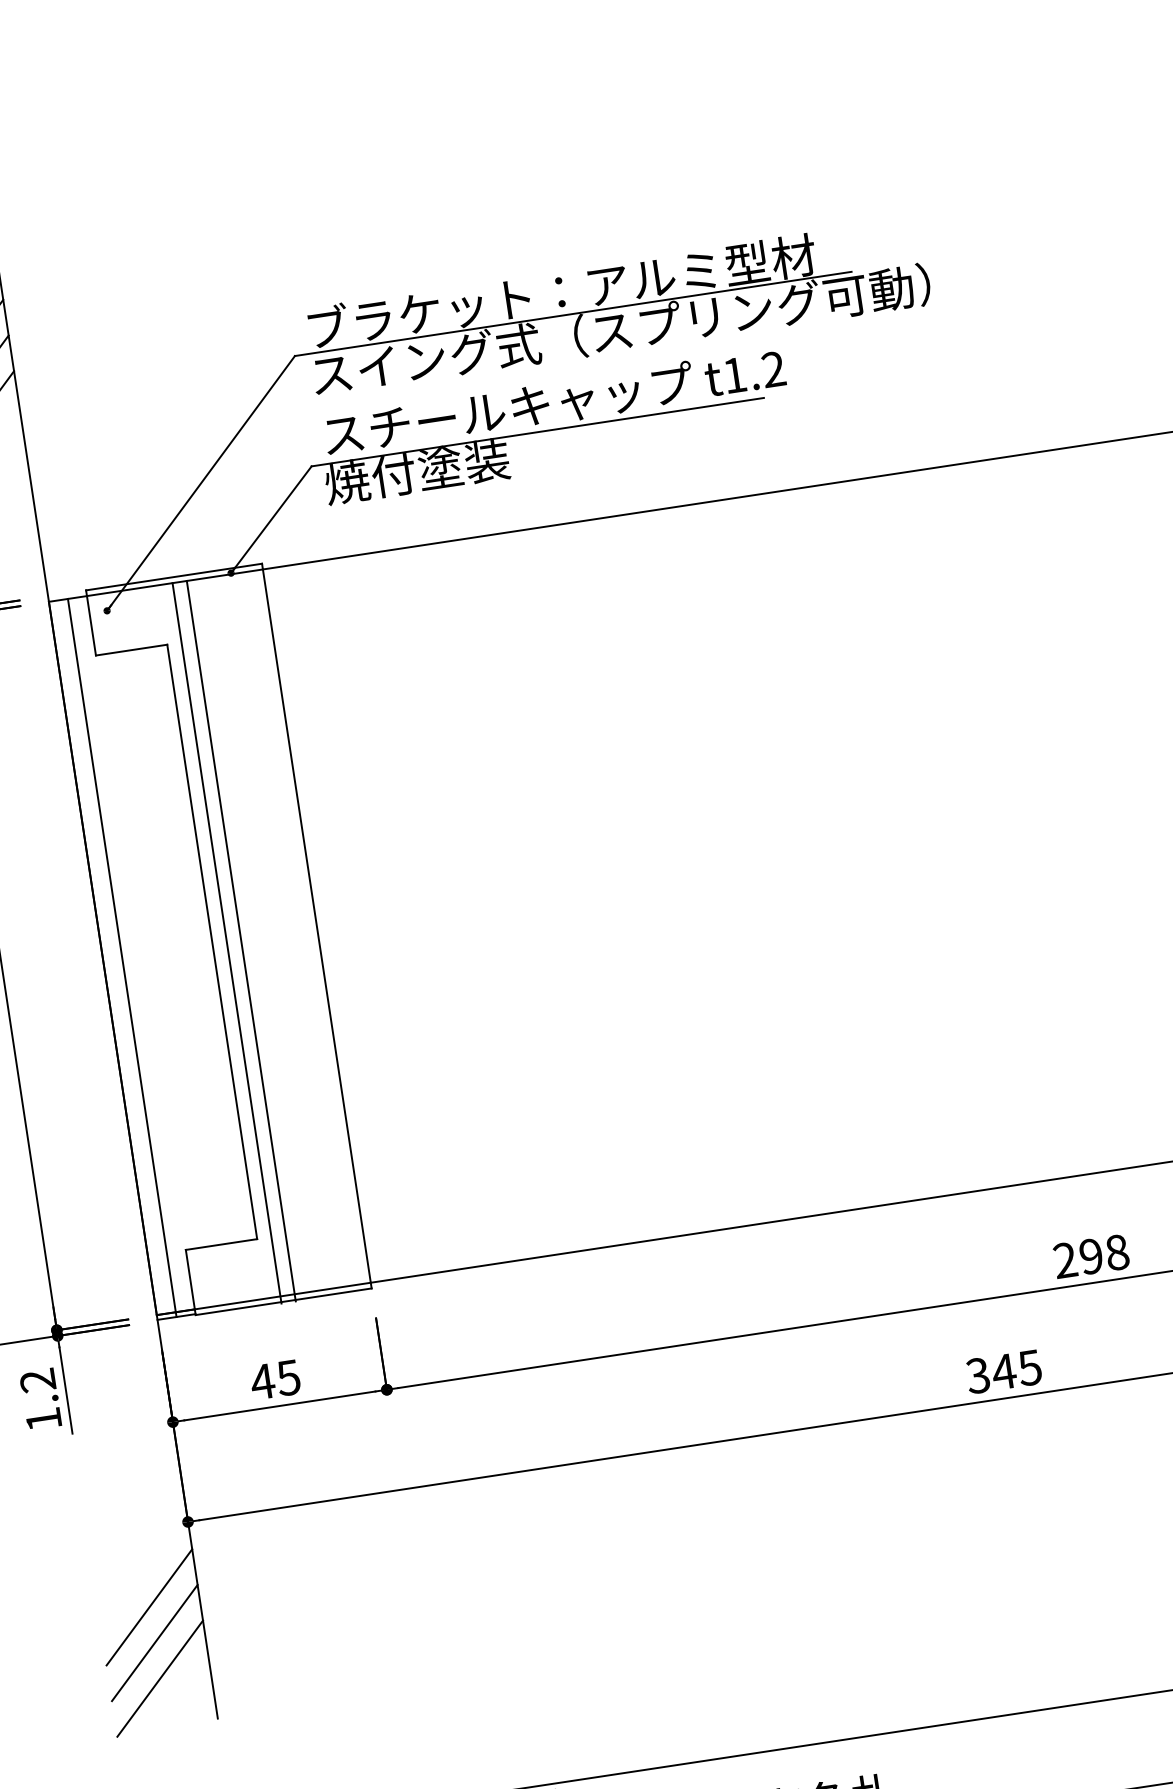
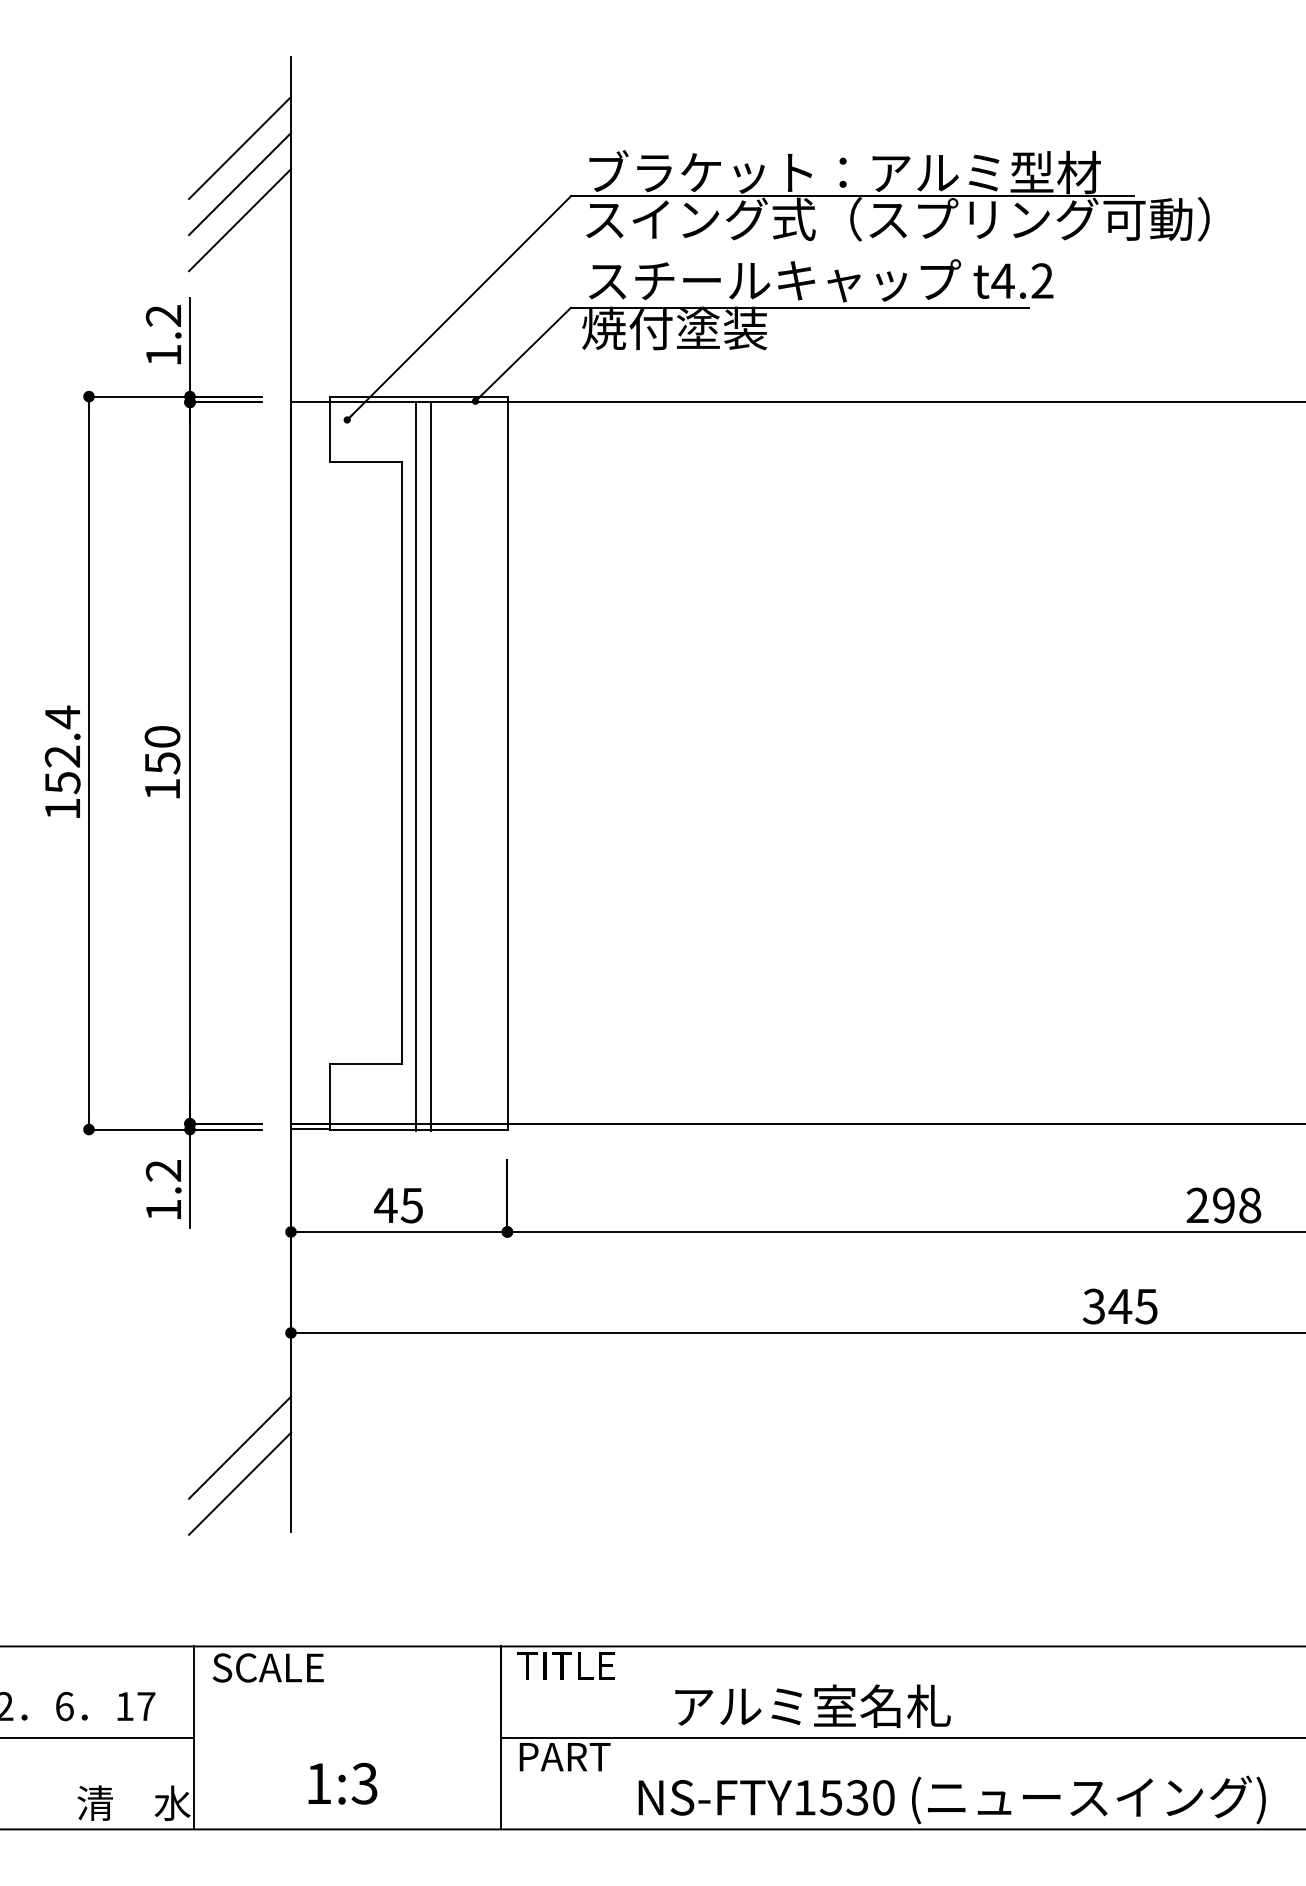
text: (734, 374) -> (1002, 280), t1.2 -> t4.2
line: (122, 957) -> (310, 765), removed
line: (149, 1607) -> (240, 1411), removed

